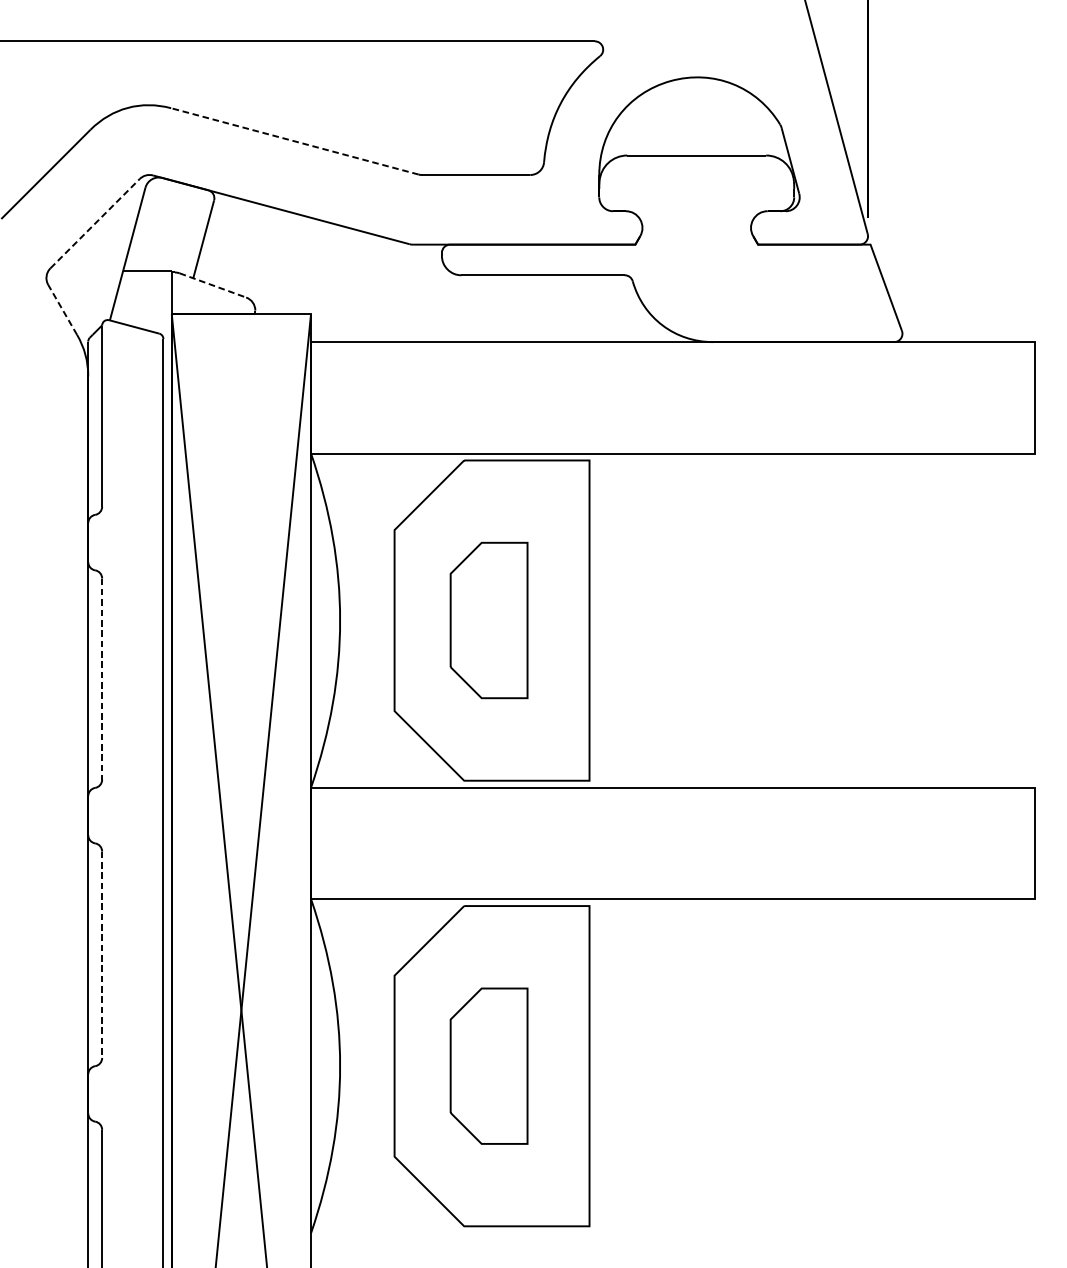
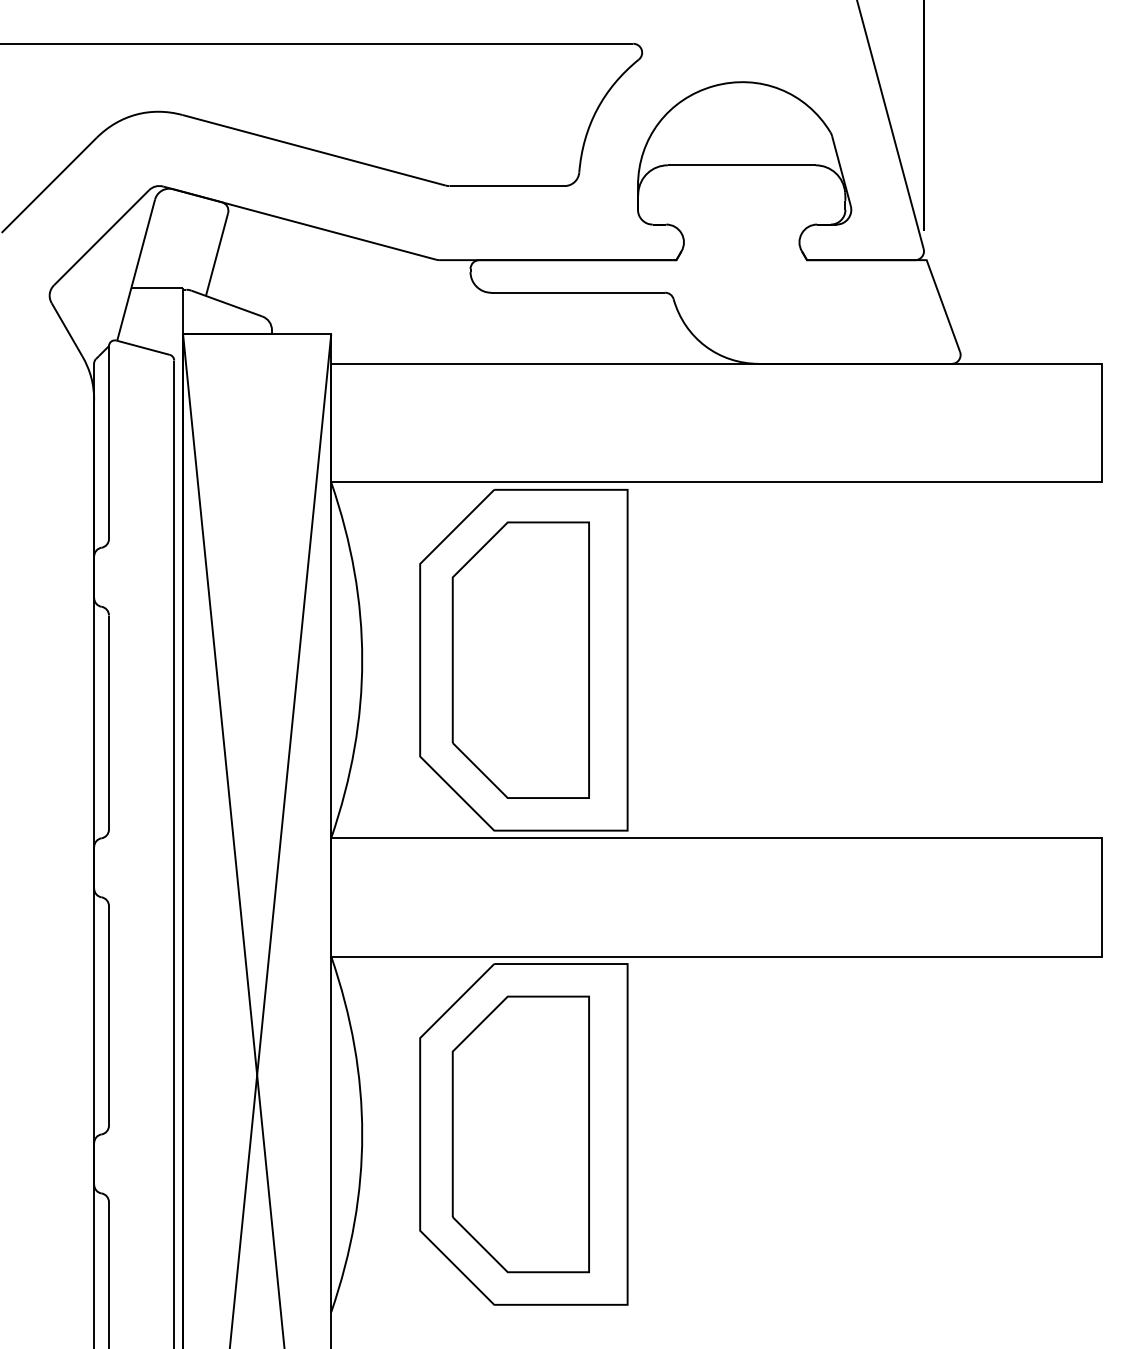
line: (294, 141) -> (313, 150), dashed -> solid
line: (95, 223) -> (101, 237), dashed -> solid
line: (212, 285) -> (226, 303), dashed -> solid
line: (62, 309) -> (66, 329), dashed -> solid
part: (488, 619) -> (520, 659), size x1.67
line: (101, 680) -> (108, 723), dashed -> solid
line: (101, 954) -> (108, 1015), dashed -> solid
part: (488, 1066) -> (520, 1134), size x1.67

